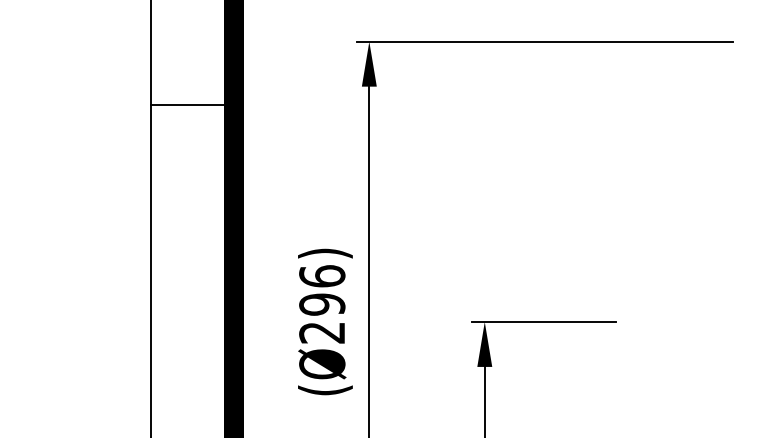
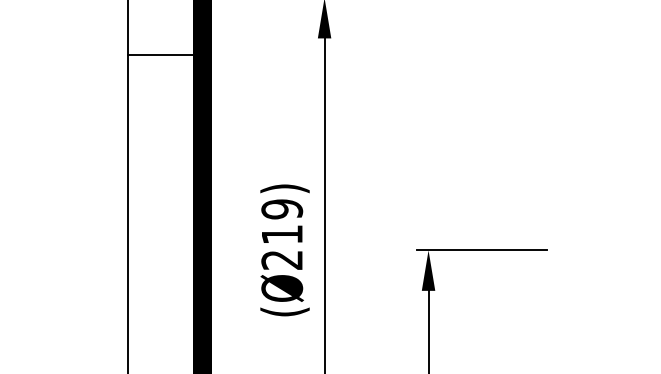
text: (322, 290) -> (282, 222), (Ø296) -> (Ø219)

